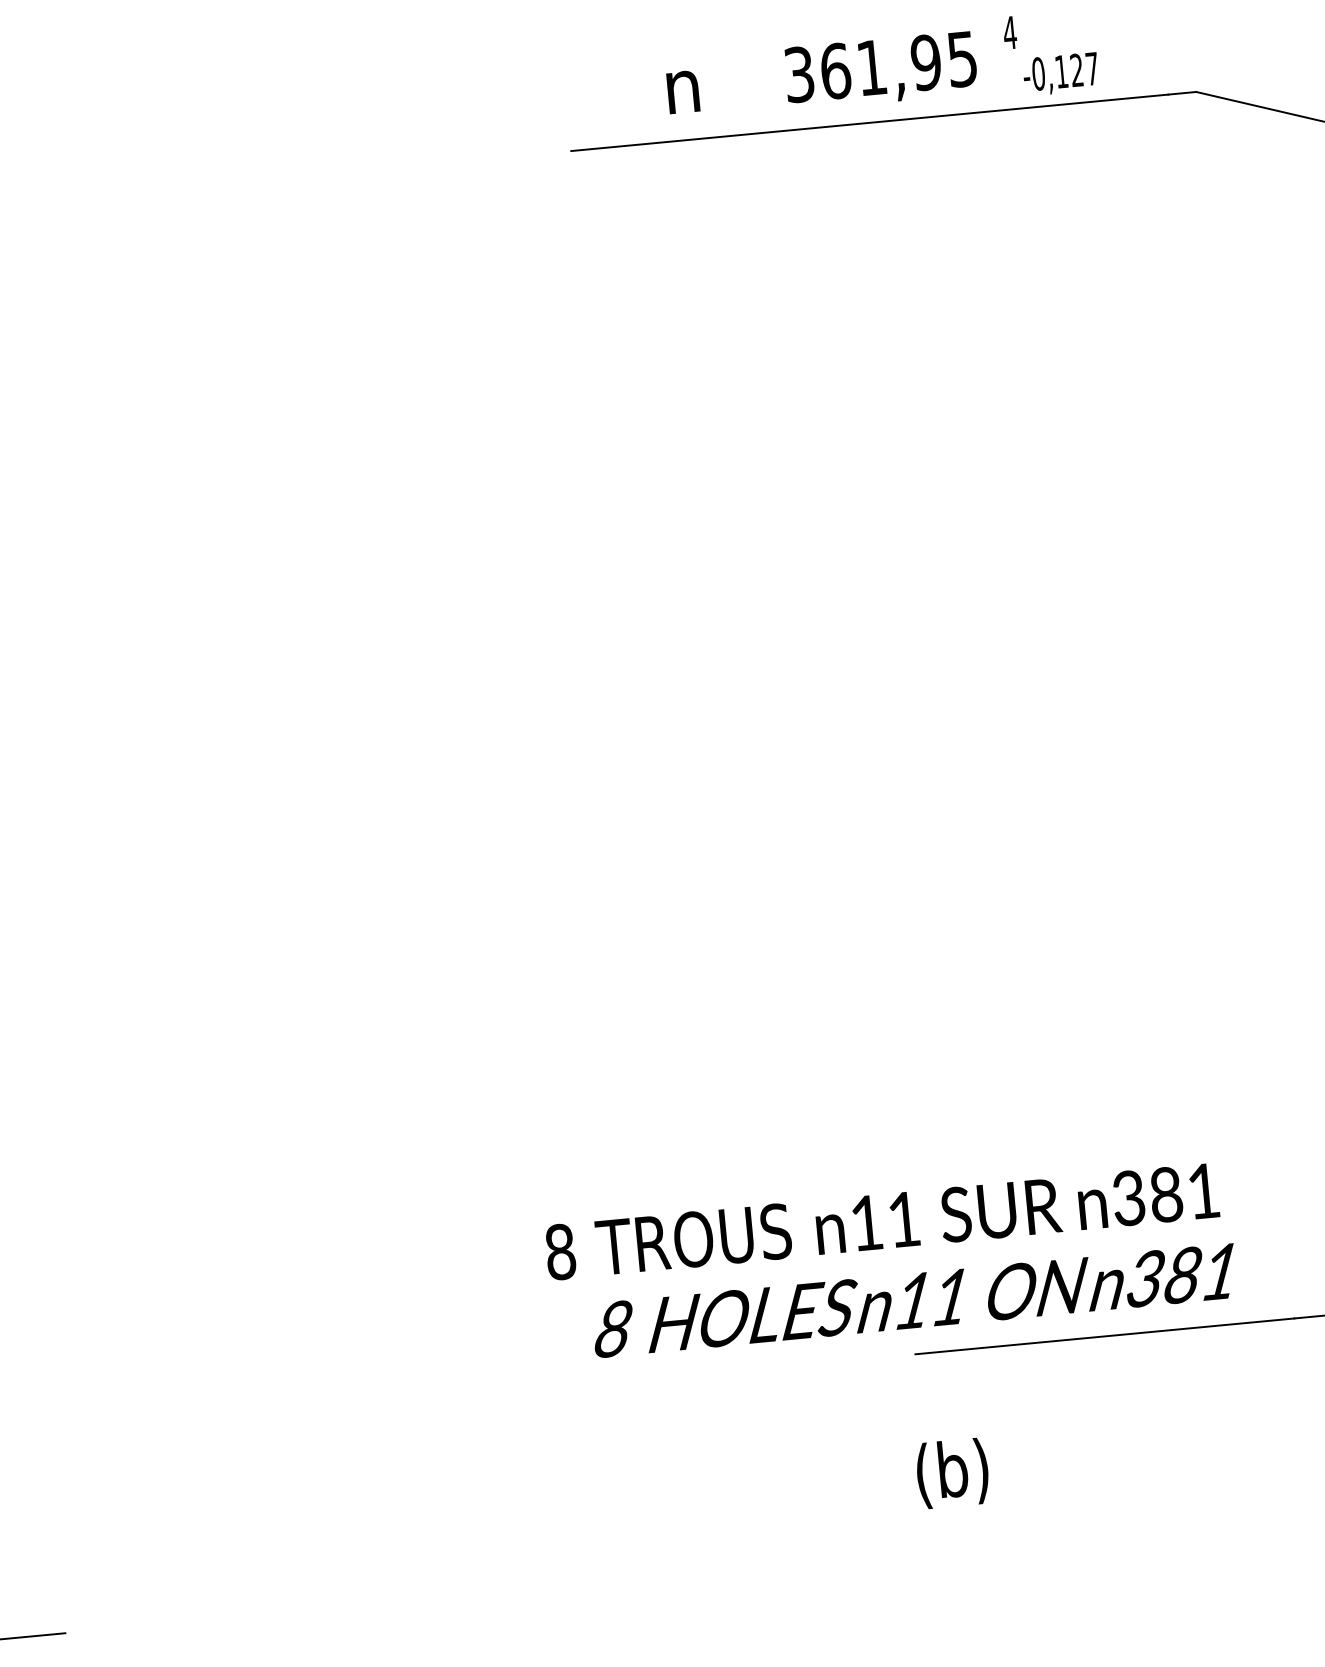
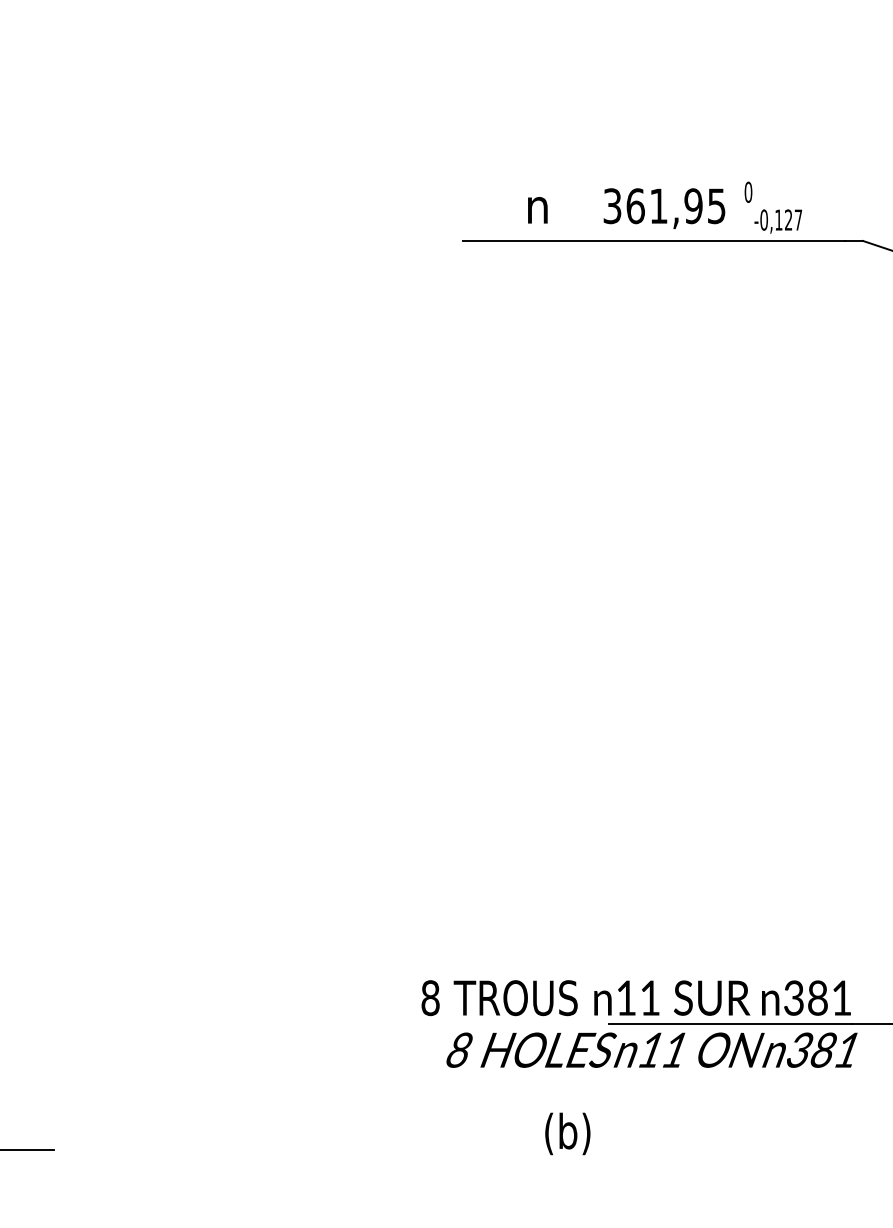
text: (1010, 33) -> (748, 192), 4 -> 0
text: (891, 1260) -> (639, 1023), moved
text: (952, 1472) -> (567, 1133), moved

